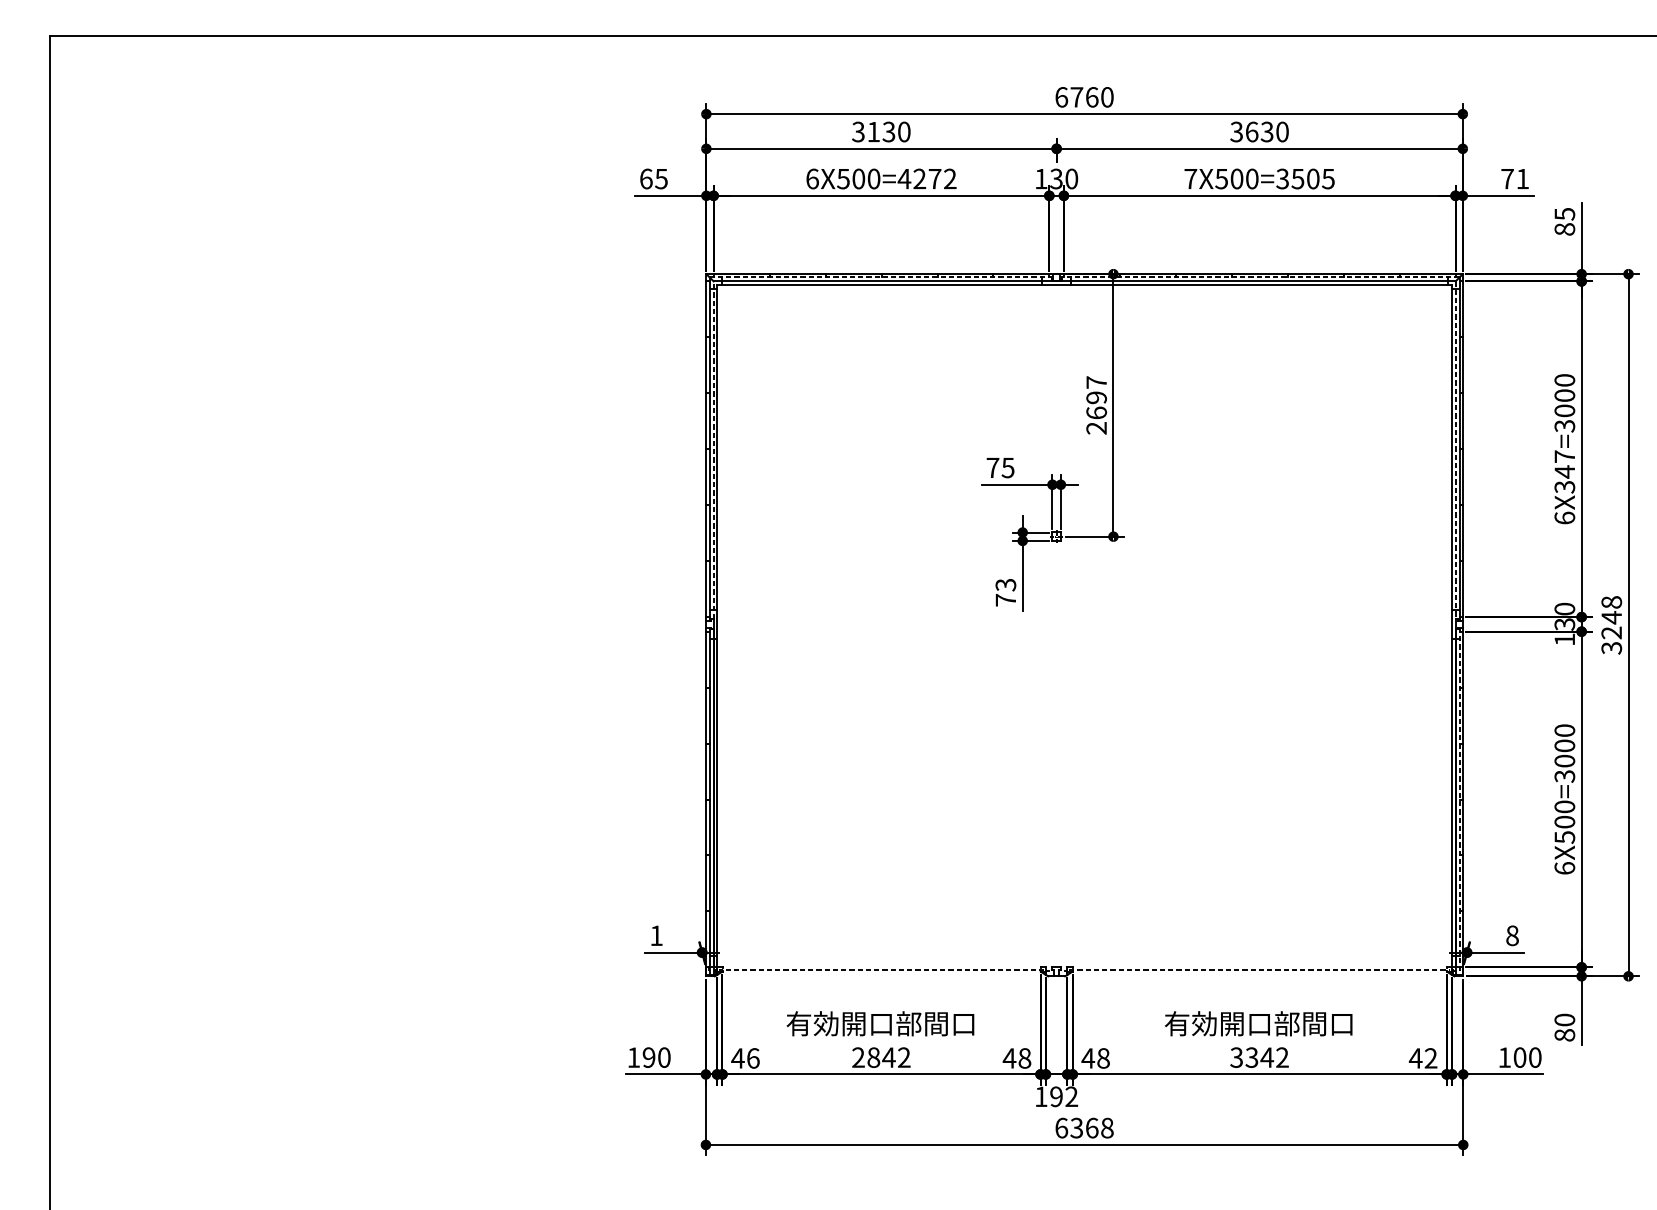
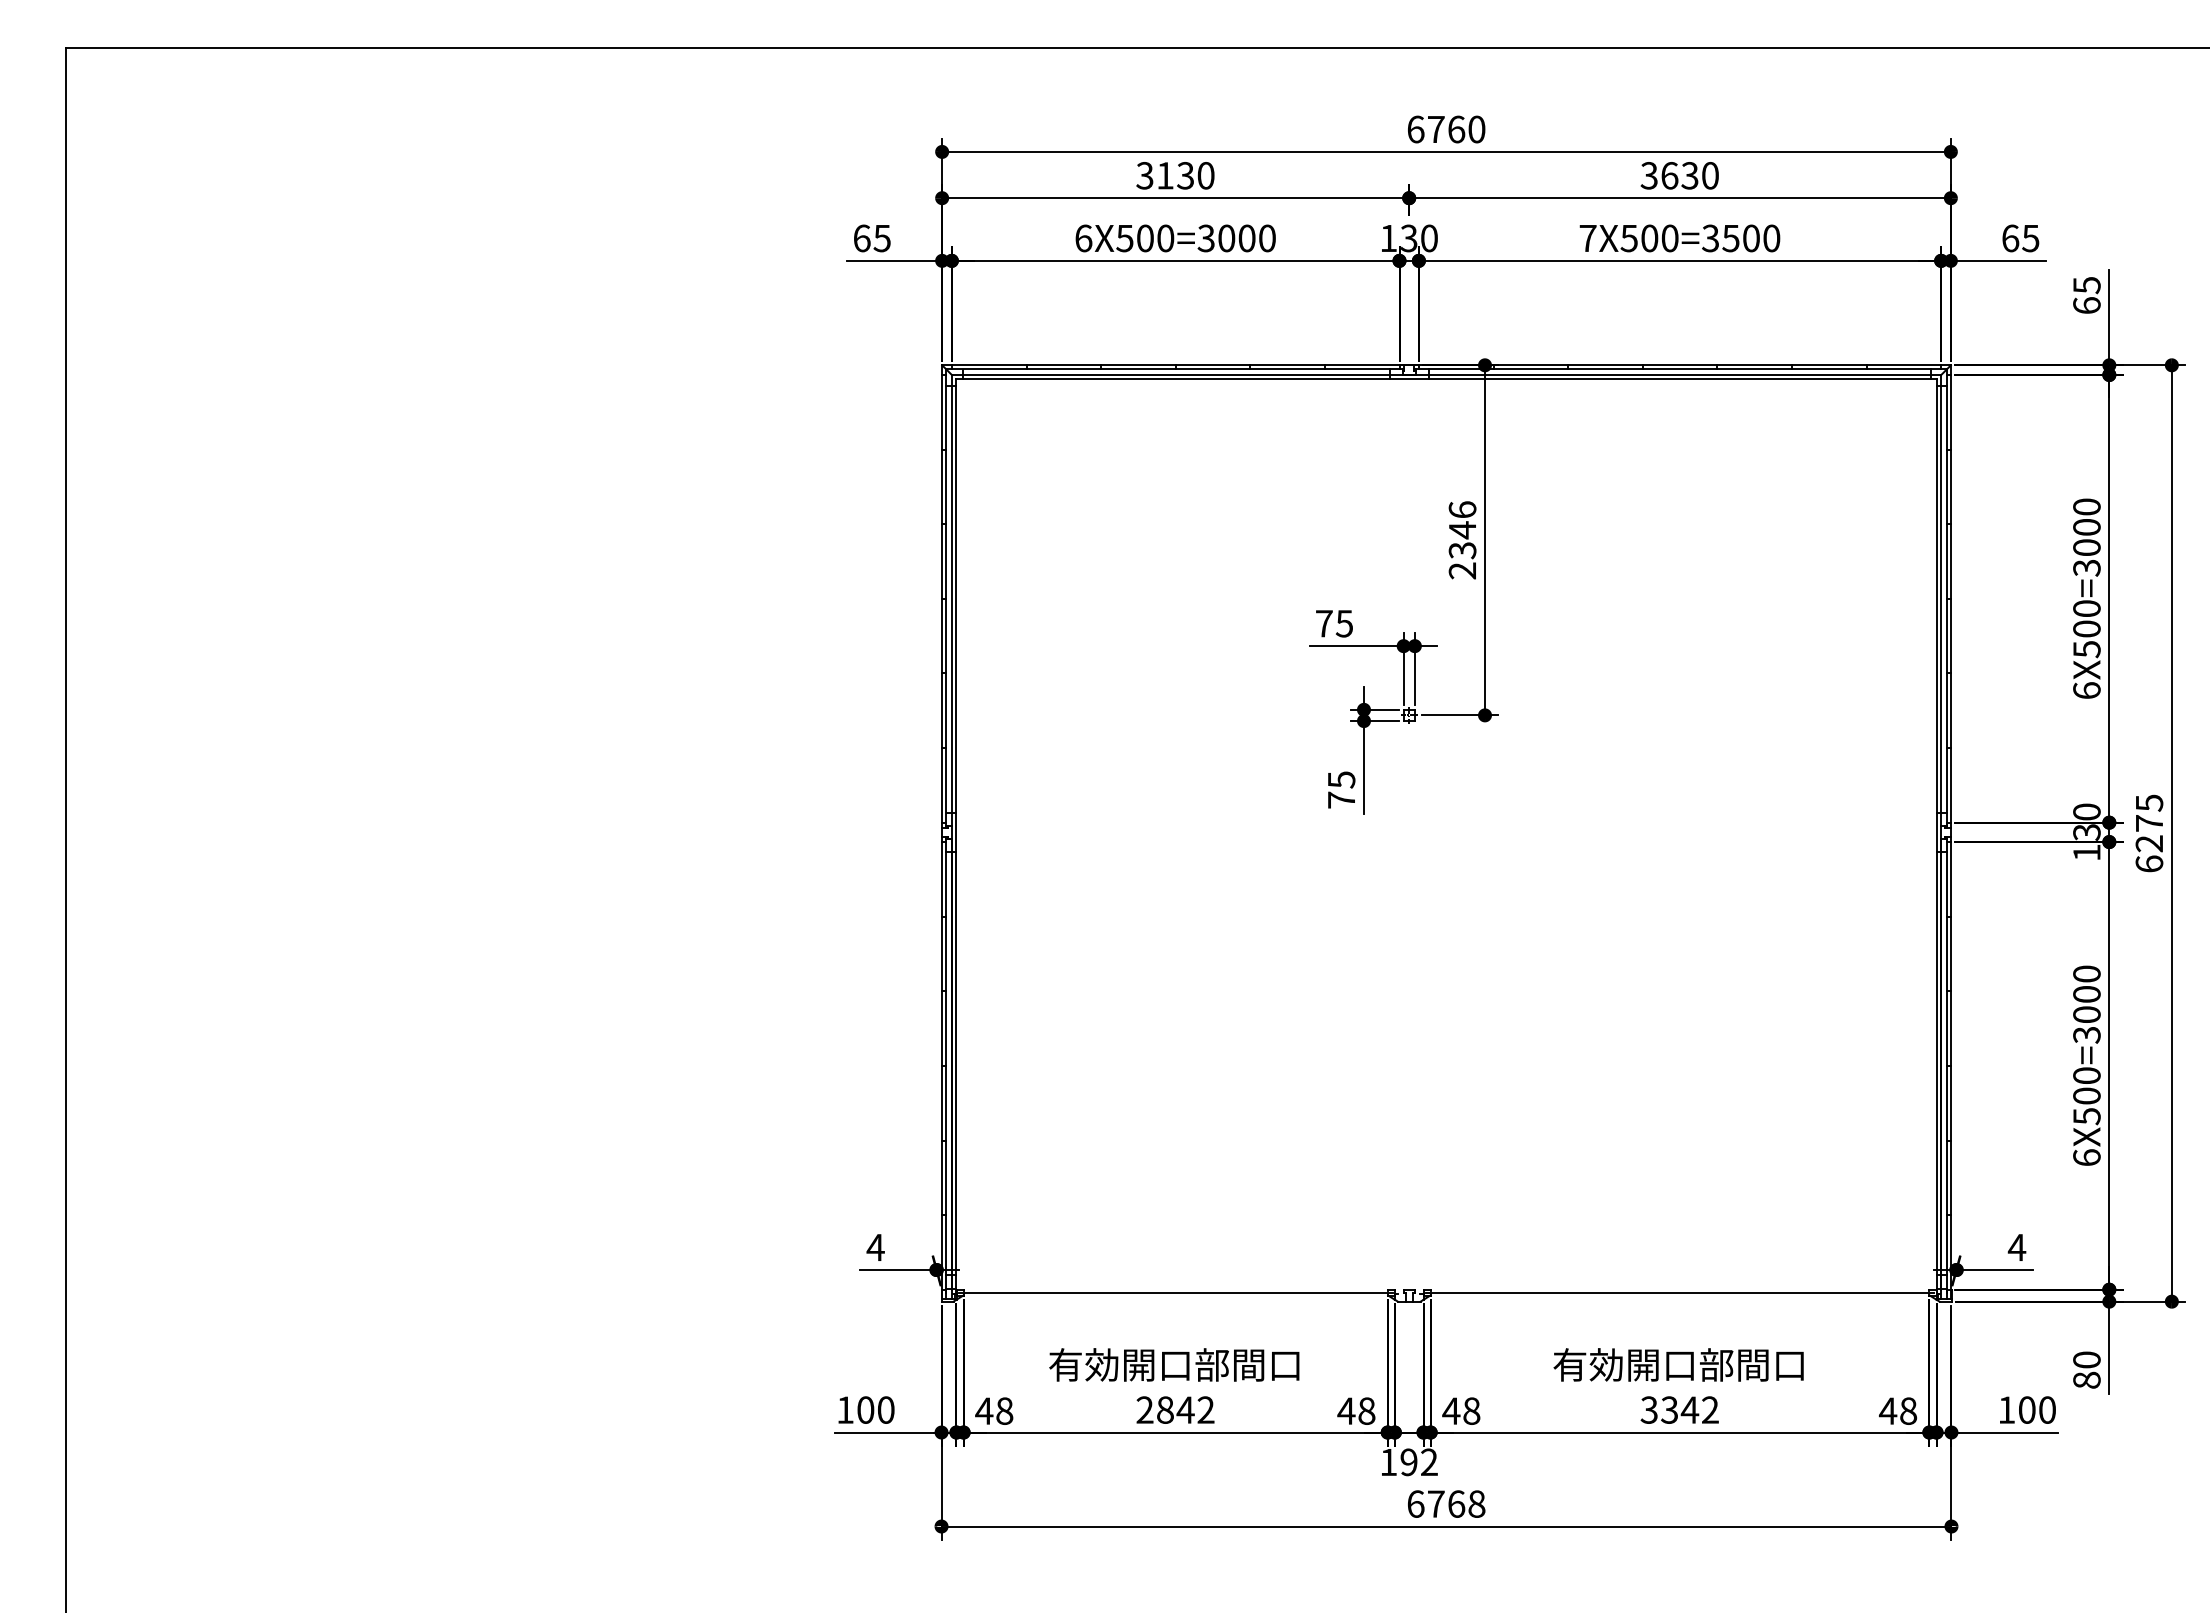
text: (927, 179) -> (1236, 238), 6X500=4272 -> 6X500=3000
text: (1328, 179) -> (1771, 238), 7X500=3505 -> 7X500=3500
text: (1515, 179) -> (2020, 238), 71 -> 65
text: (1564, 229) -> (2086, 305), 85 -> 65
line: (880, 277) -> (1174, 369), dashed -> solid
line: (1259, 277) -> (1679, 369), dashed -> solid
text: (1096, 398) -> (1462, 530), 2697 -> 2346
line: (713, 449) -> (951, 599), dashed -> solid
line: (1455, 450) -> (1941, 600), dashed -> solid
text: (1564, 471) -> (2086, 628), 6X347=3000 -> 6X500=3000
text: (1005, 584) -> (1340, 779), 73 -> 75
text: (1611, 625) -> (2149, 833), 3248 -> 6275
line: (1459, 801) -> (1946, 1068), dashed -> solid
text: (656, 935) -> (875, 1247), 1 -> 4
text: (1512, 935) -> (2016, 1247), 8 -> 4
line: (881, 969) -> (1175, 1292), dashed -> solid
line: (1260, 969) -> (1680, 1292), dashed -> solid
text: (648, 1057) -> (865, 1409), 190 -> 100
text: (753, 1057) -> (1004, 1410), 46 -> 48
text: (1431, 1057) -> (1908, 1410), 42 -> 48
text: (1076, 1127) -> (1435, 1503), 6368 -> 6768

